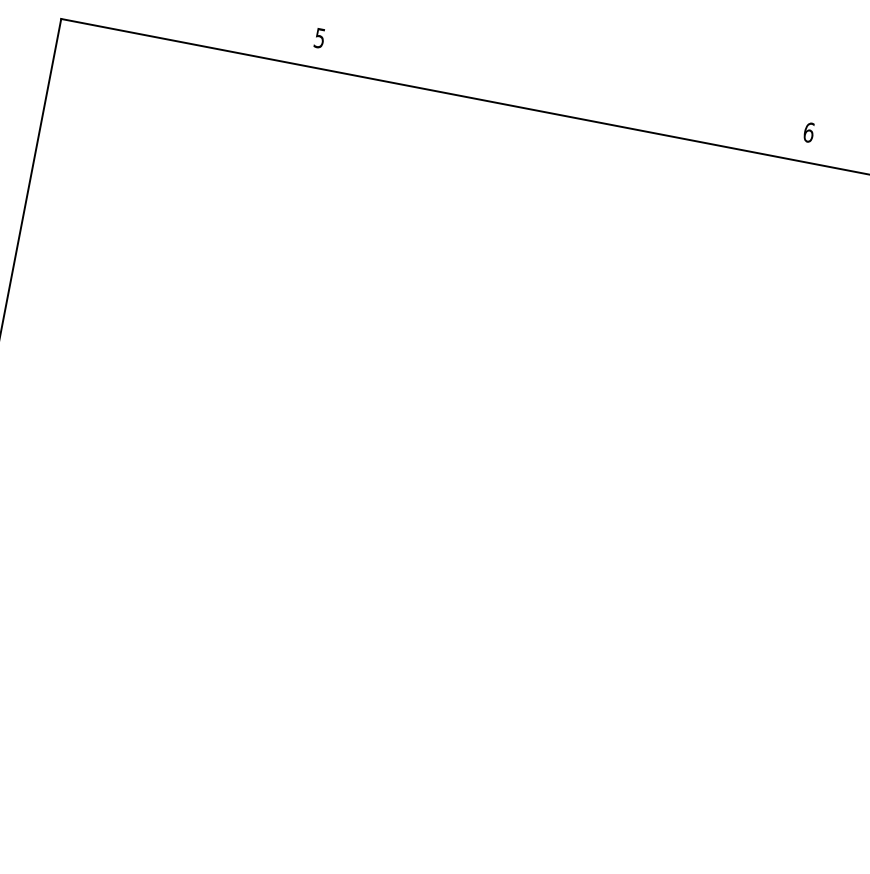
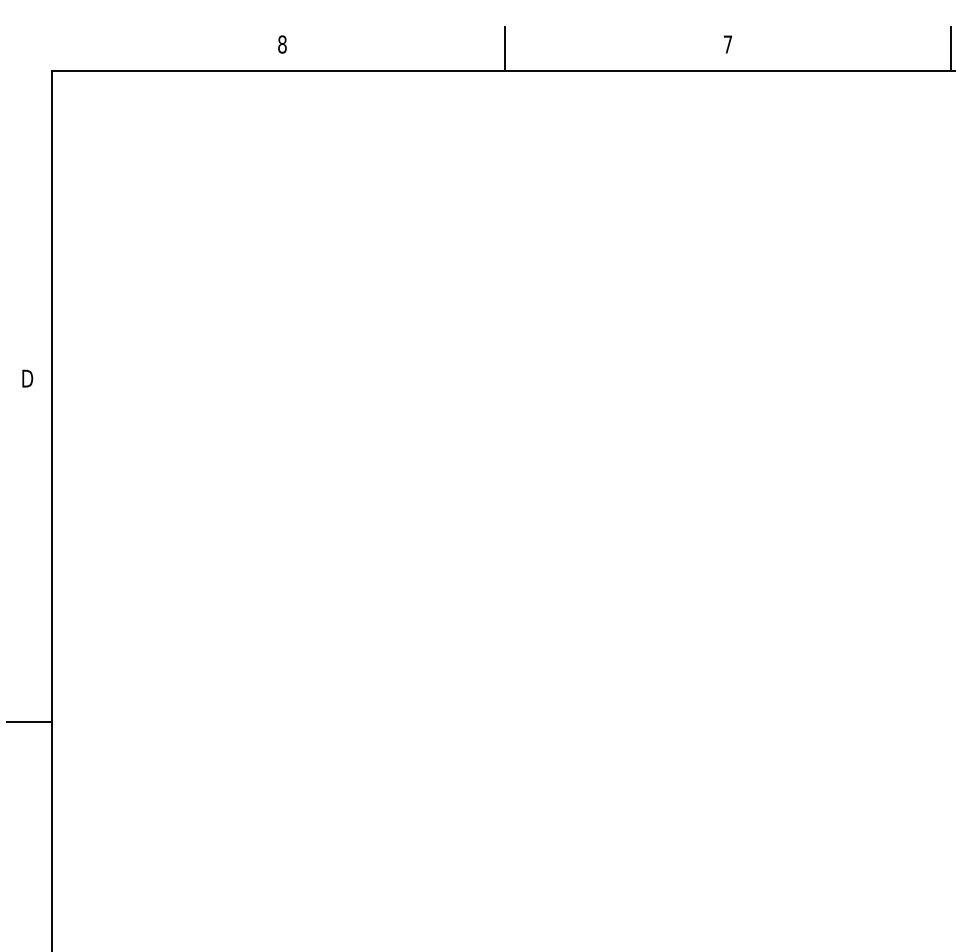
text: (319, 38) -> (282, 44), 5 -> 8
line: (563, 89) -> (505, 48), added
text: (808, 132) -> (727, 44), 6 -> 7

